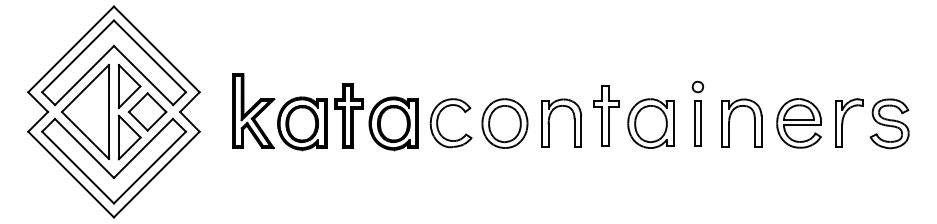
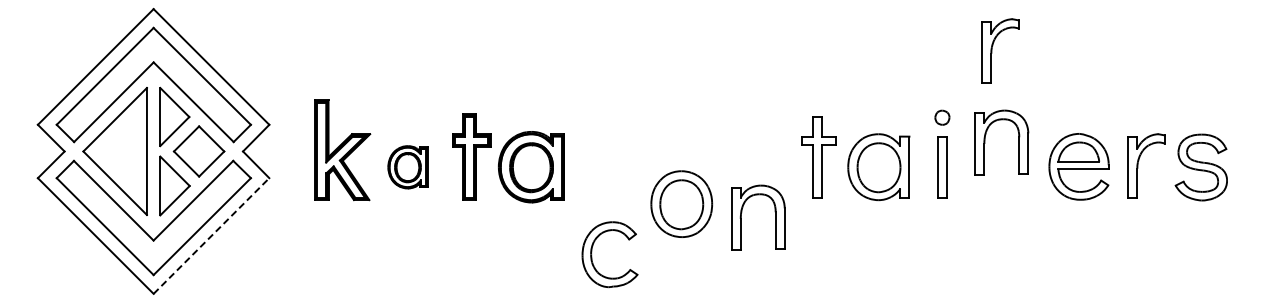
part: (735, 37) -> (992, 50), added
part: (549, 119) -> (742, 212), moved
part: (301, 123) -> (407, 167), size x0.6
part: (438, 123) -> (592, 254), moved
part: (504, 123) -> (681, 203), moved
part: (729, 123) -> (985, 142), moved
line: (156, 174) -> (211, 236), solid -> dashed

